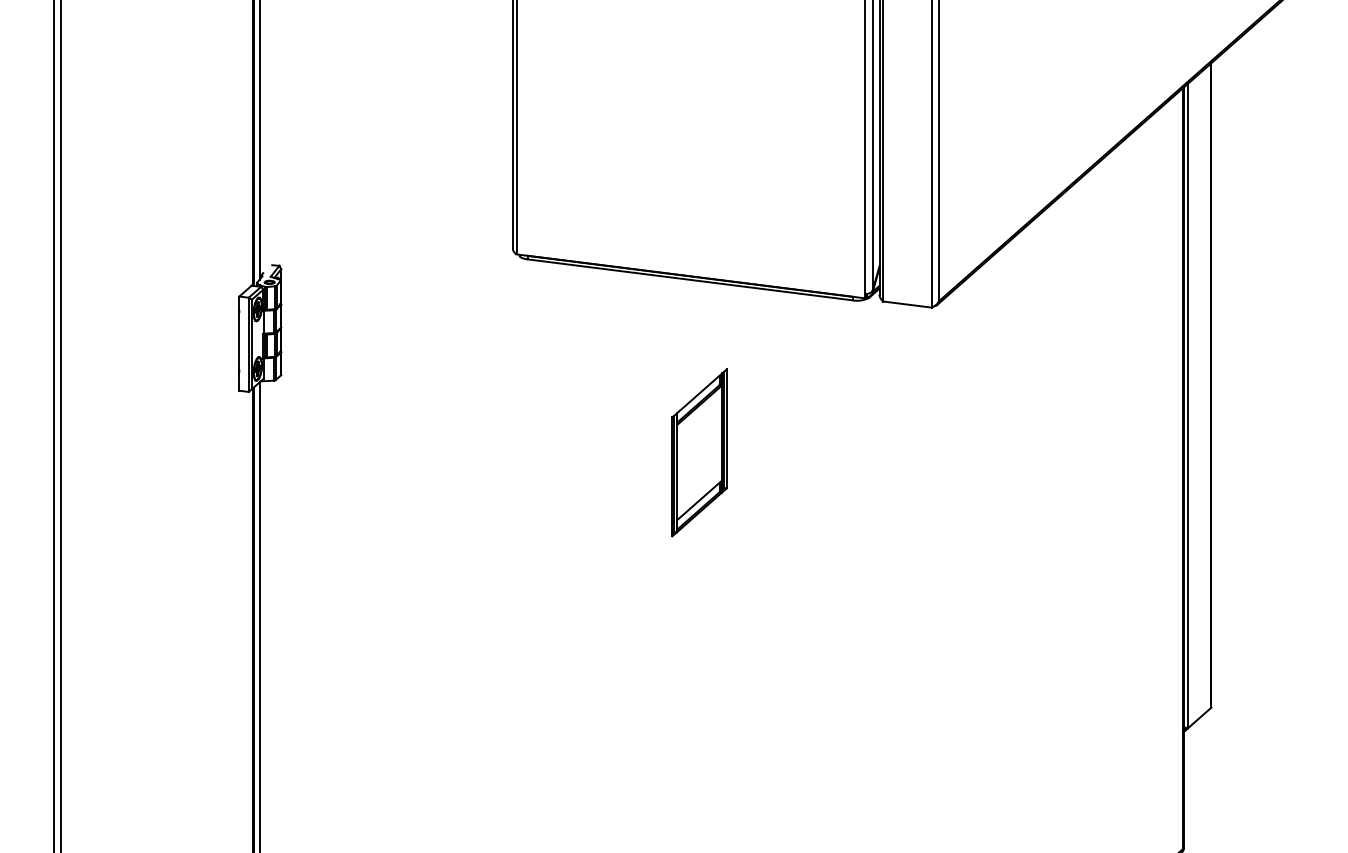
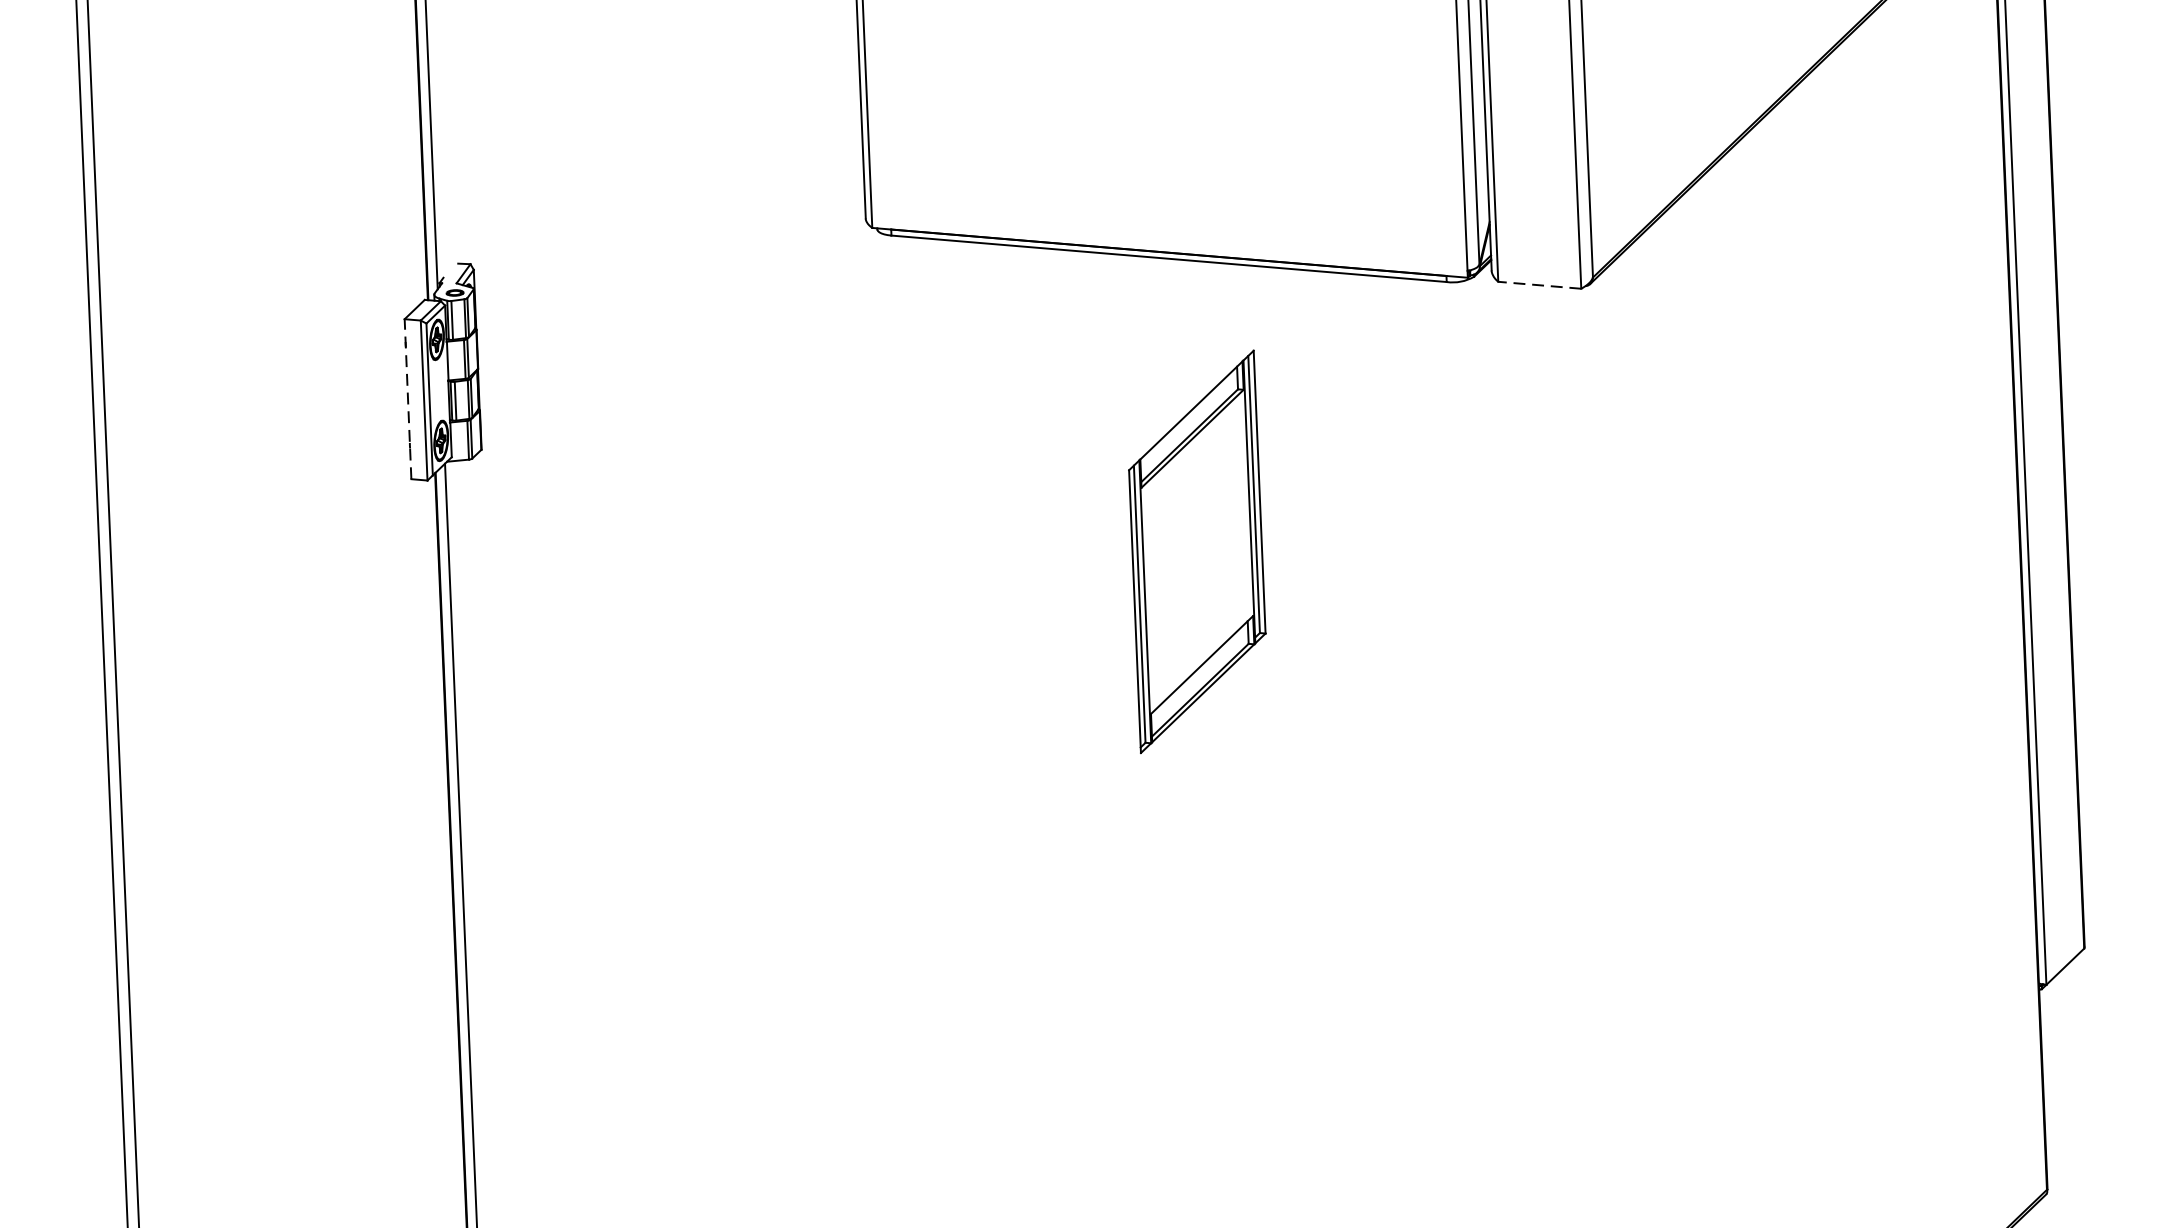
line: (907, 304) -> (1539, 285), solid -> dashed
line: (239, 343) -> (408, 398), solid -> dashed
part: (699, 452) -> (1197, 551), size x1.4

